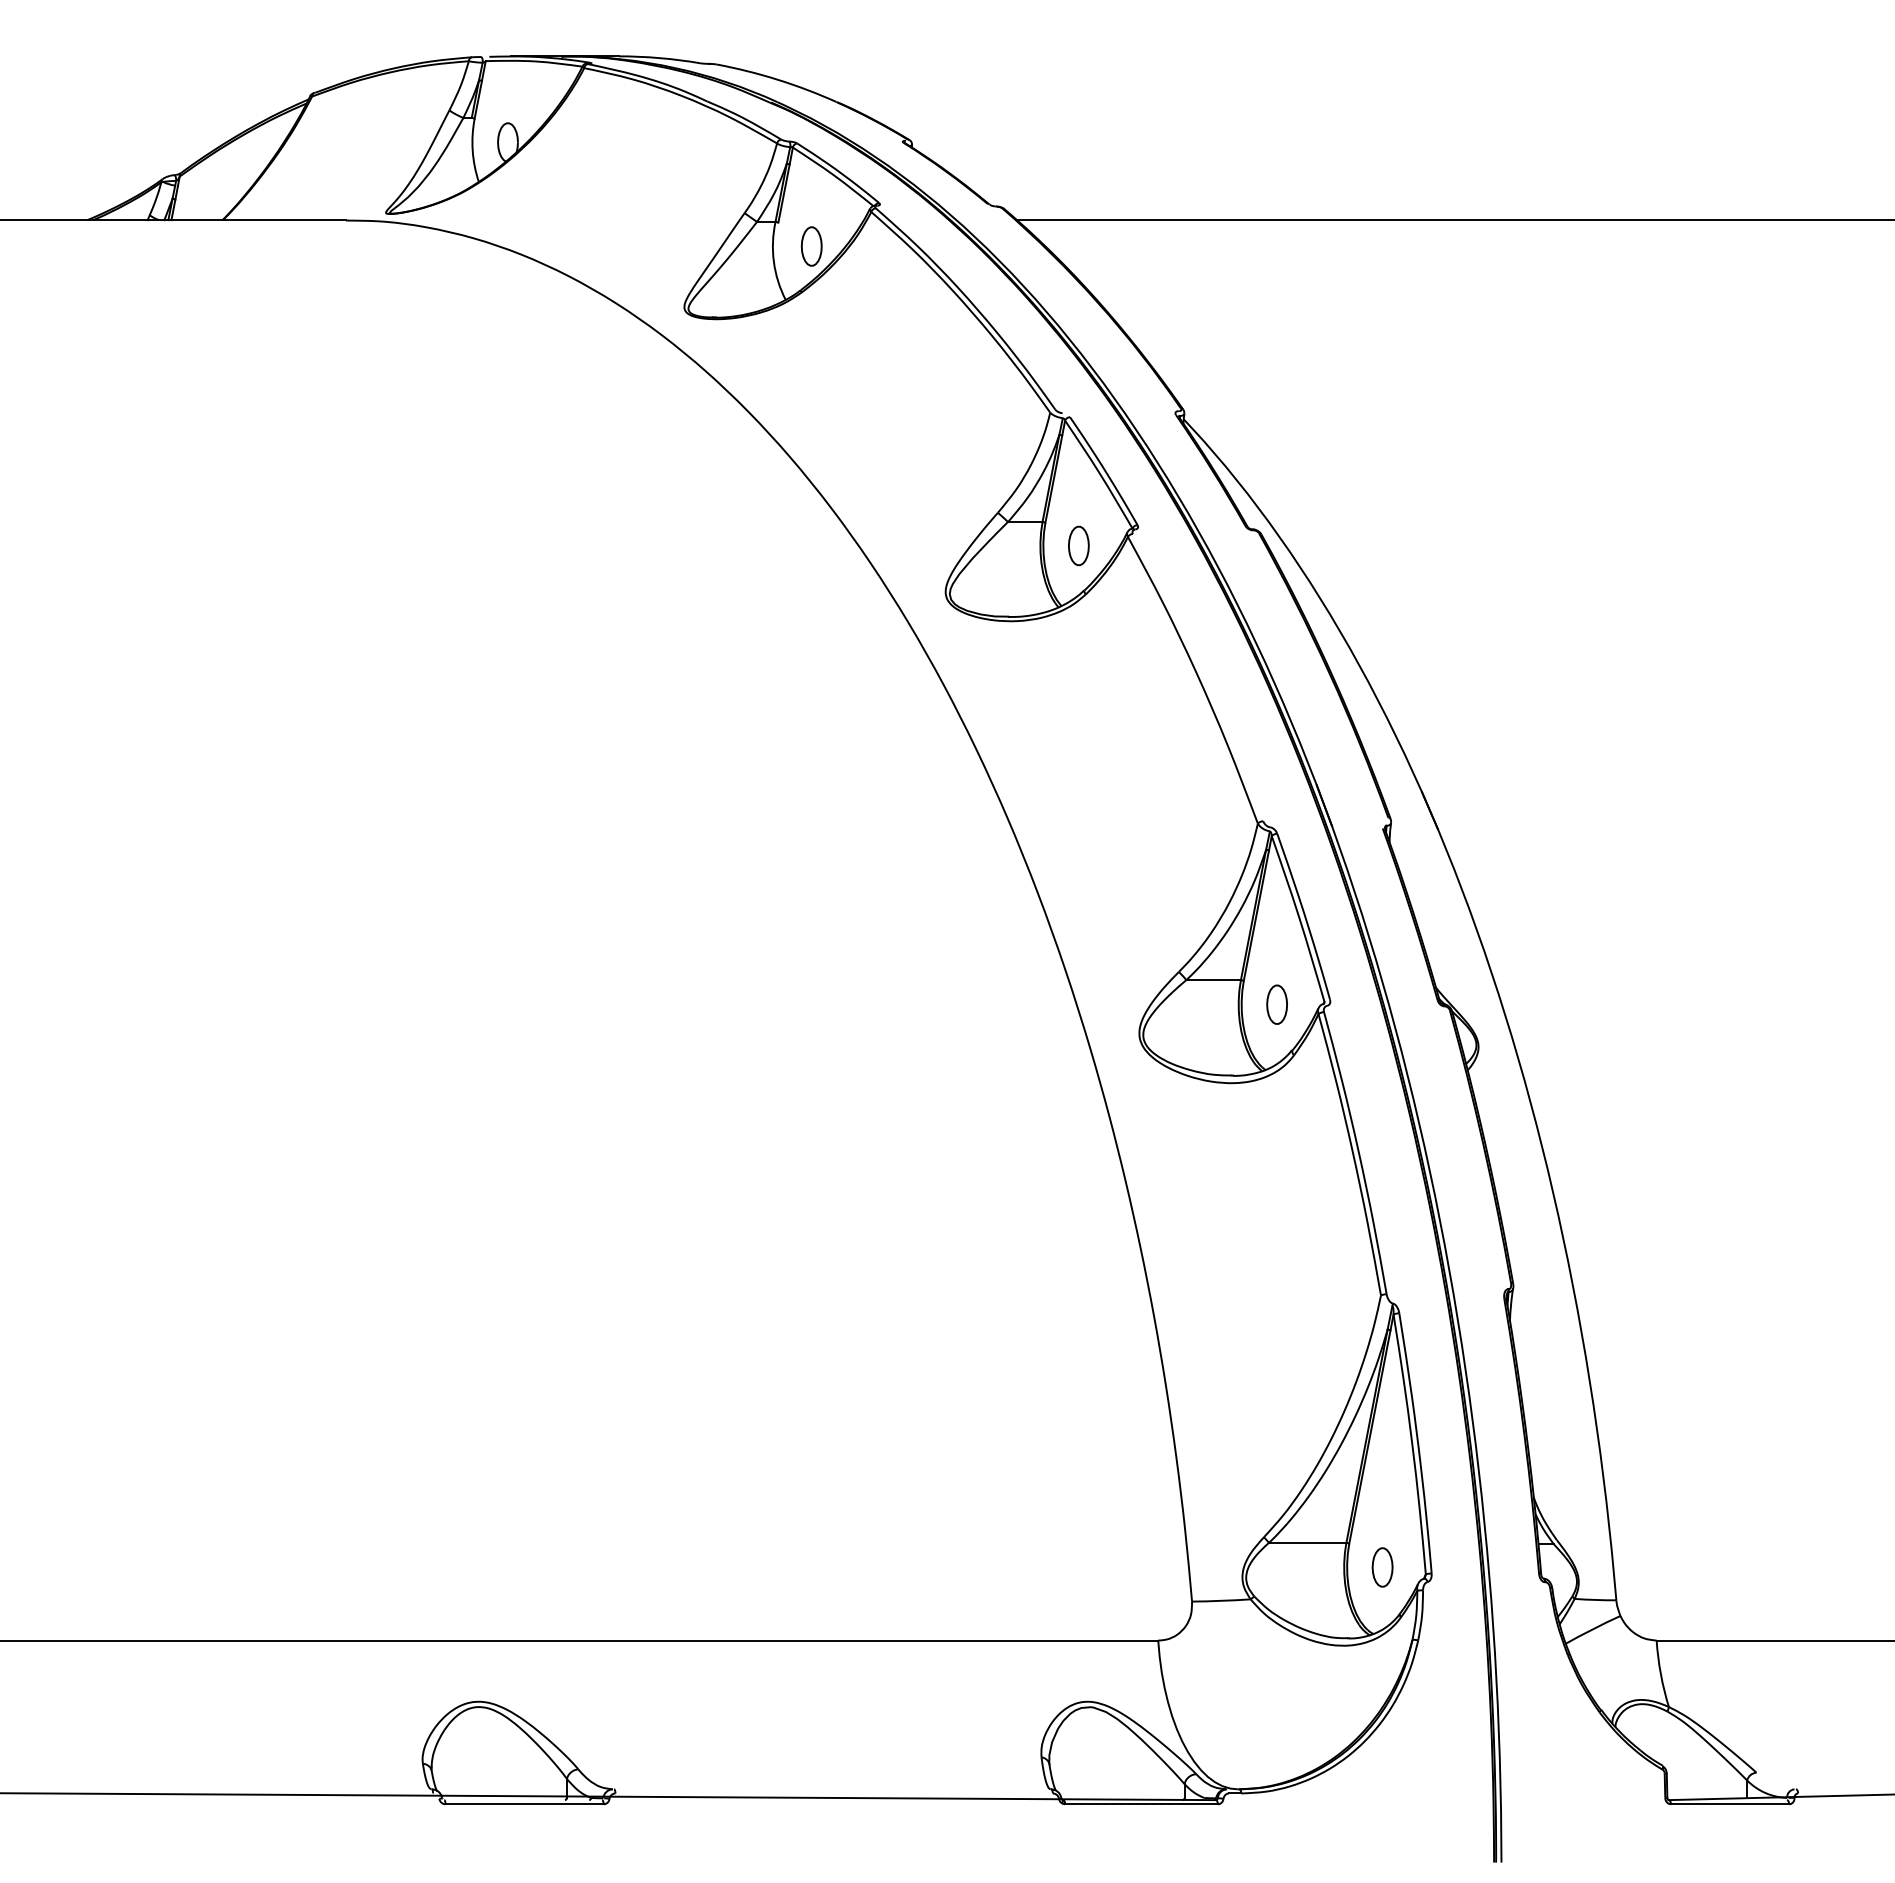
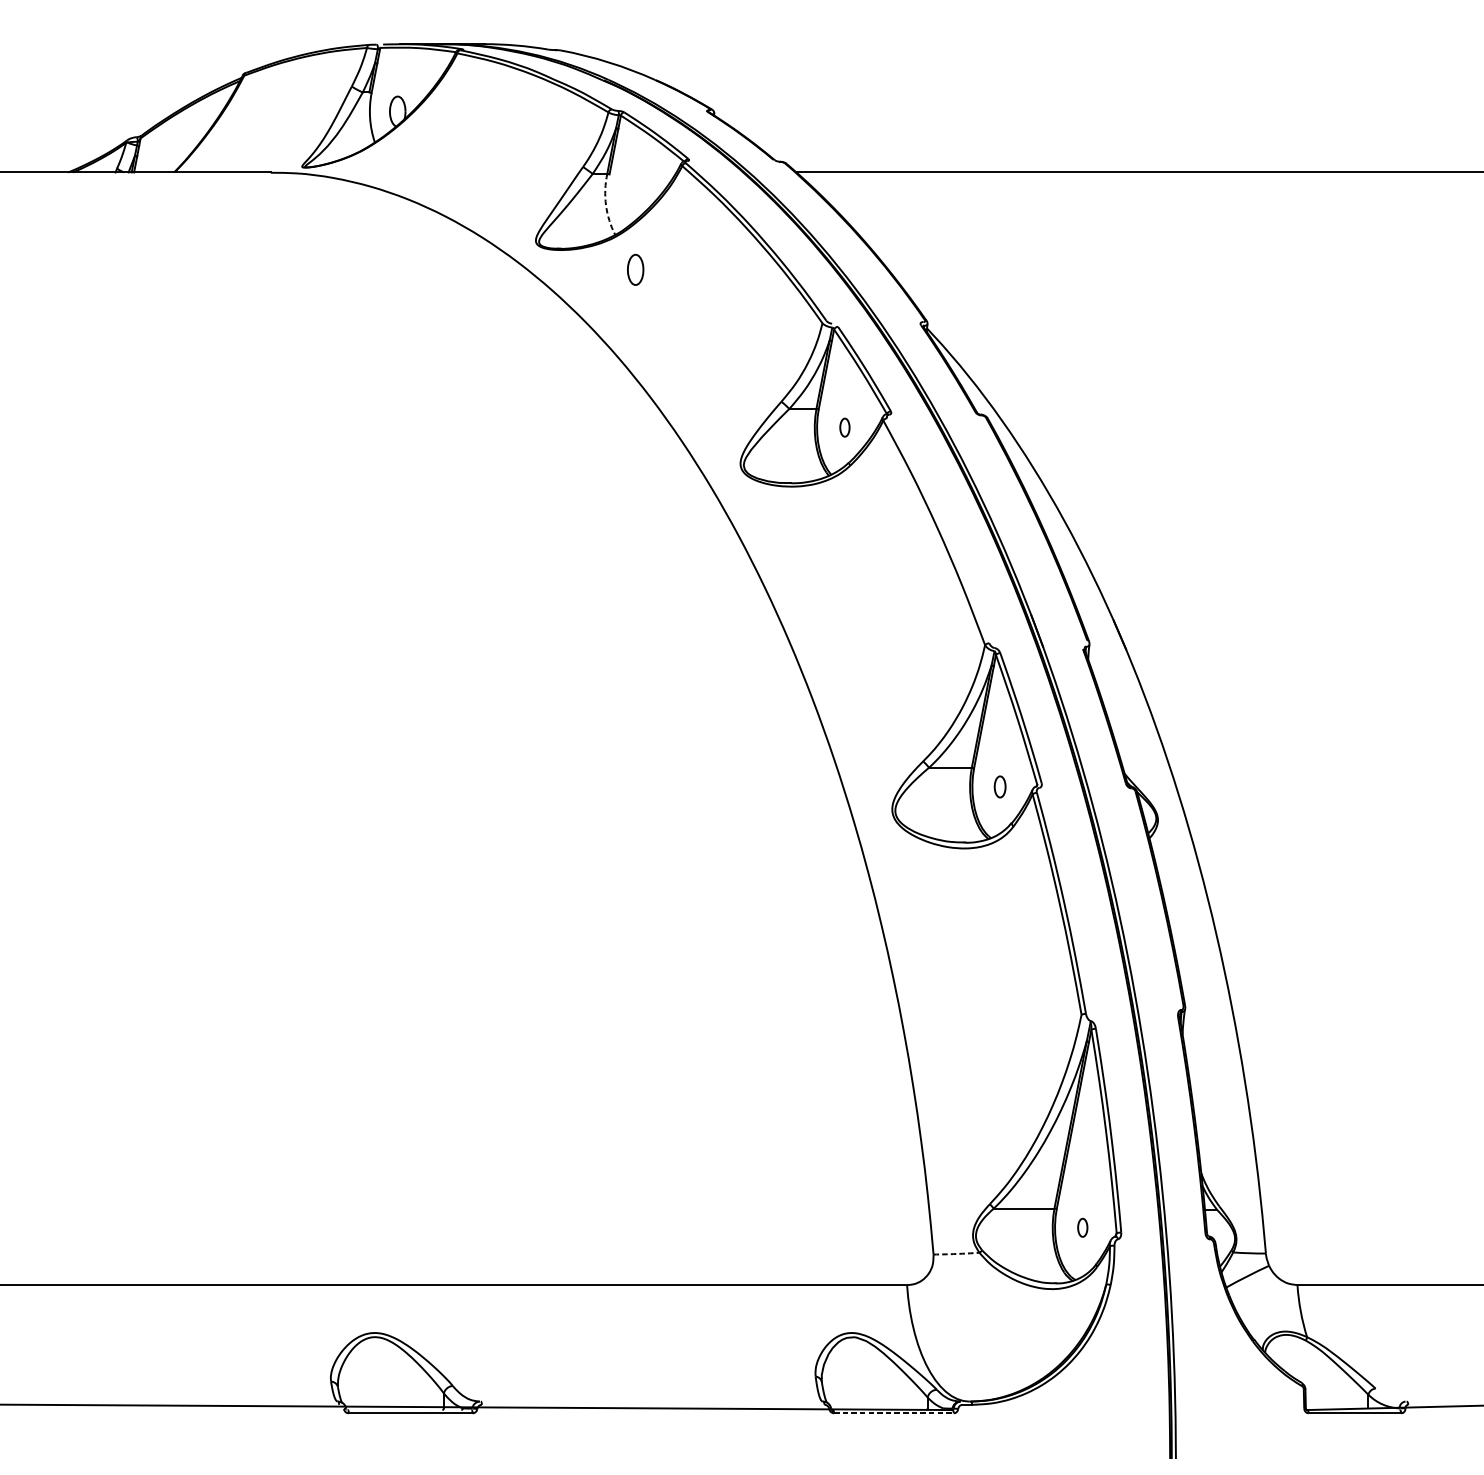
part: (811, 246) -> (635, 269), moved
arc: (773, 261) -> (605, 204), solid -> dashed
part: (1078, 545) -> (844, 427), size x0.6
part: (1276, 1004) -> (999, 786), size x0.7
part: (1382, 1567) -> (1082, 1227), size x0.6
arc: (1221, 1600) -> (956, 1253), solid -> dashed
line: (1142, 1804) -> (894, 1413), solid -> dashed

